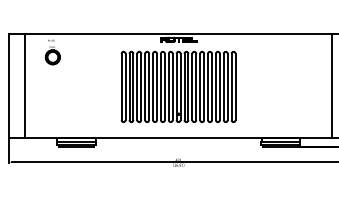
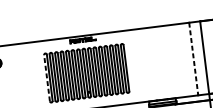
line: (121, 86) -> (46, 77), solid -> dashed
line: (332, 86) -> (193, 59), solid -> dashed

